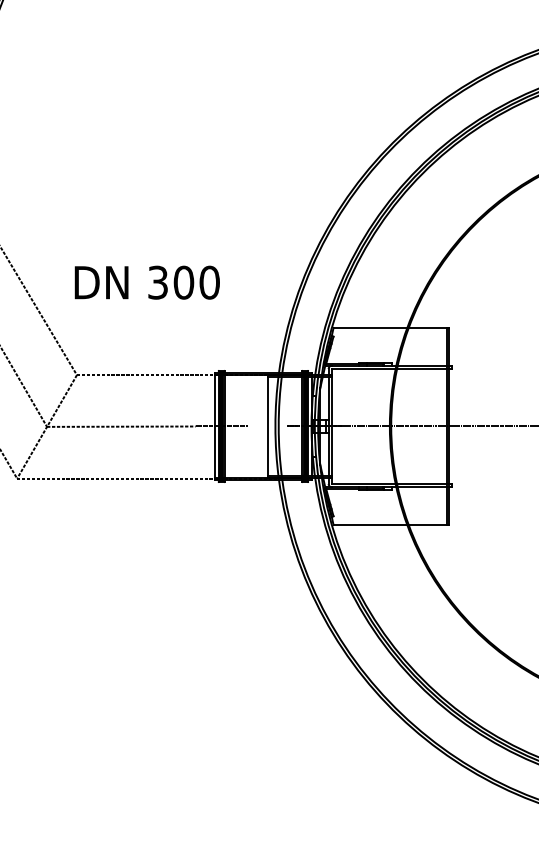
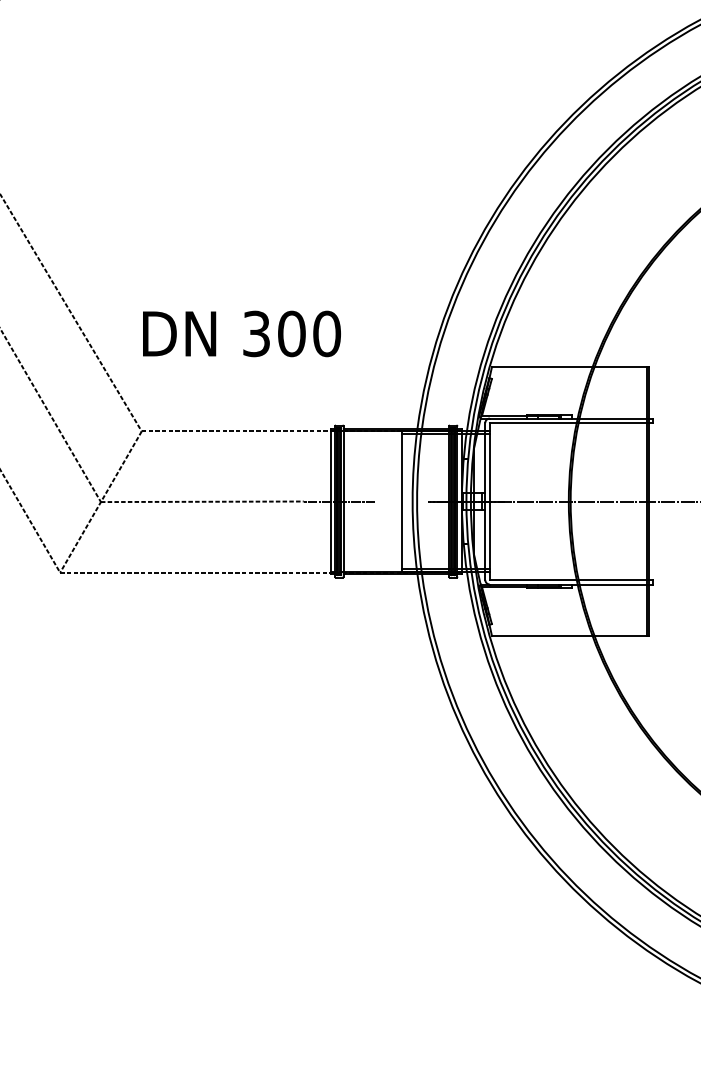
text: (146, 282) -> (240, 333), moved

